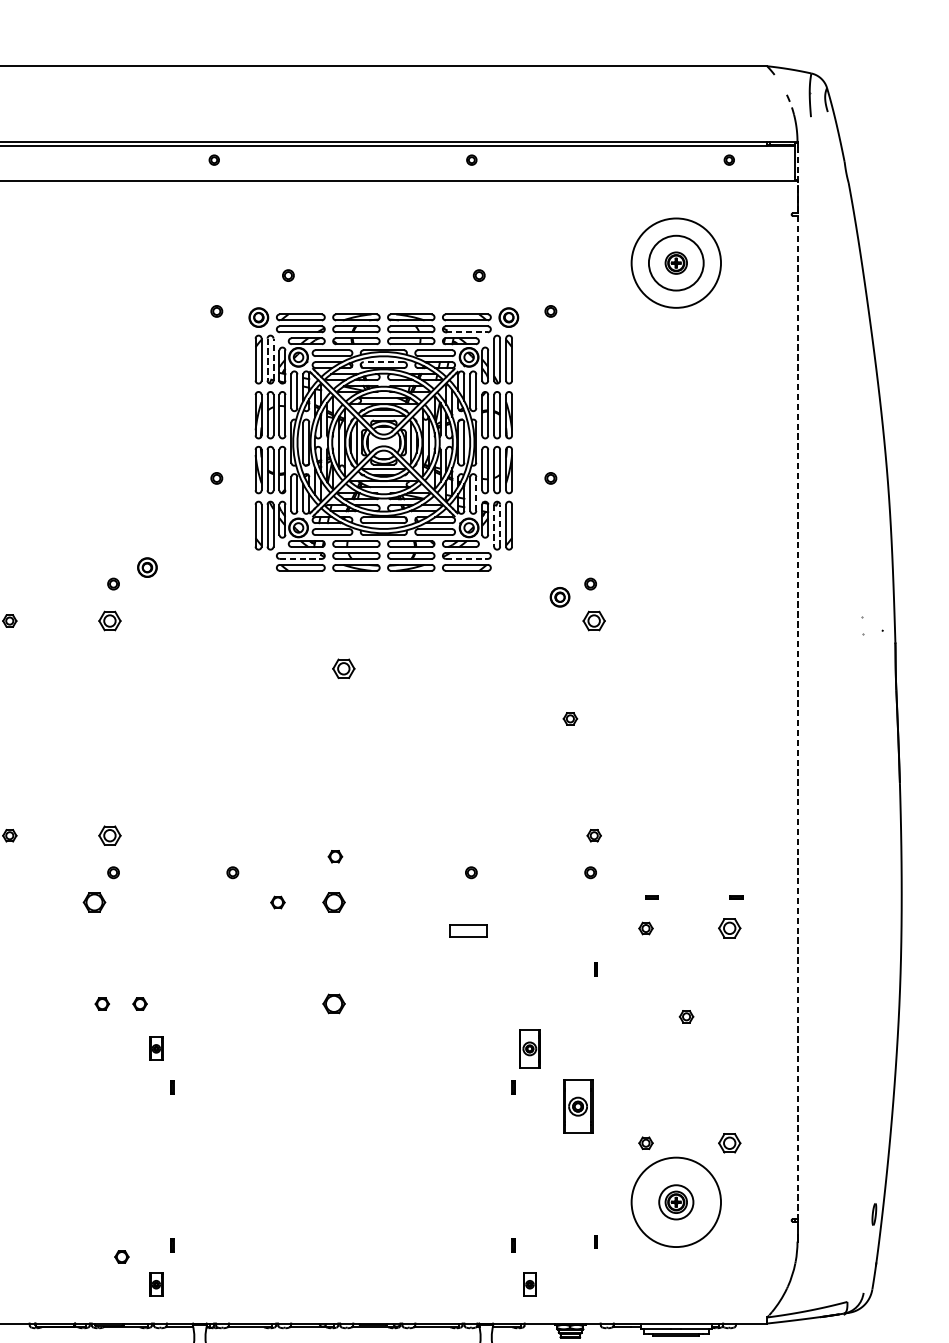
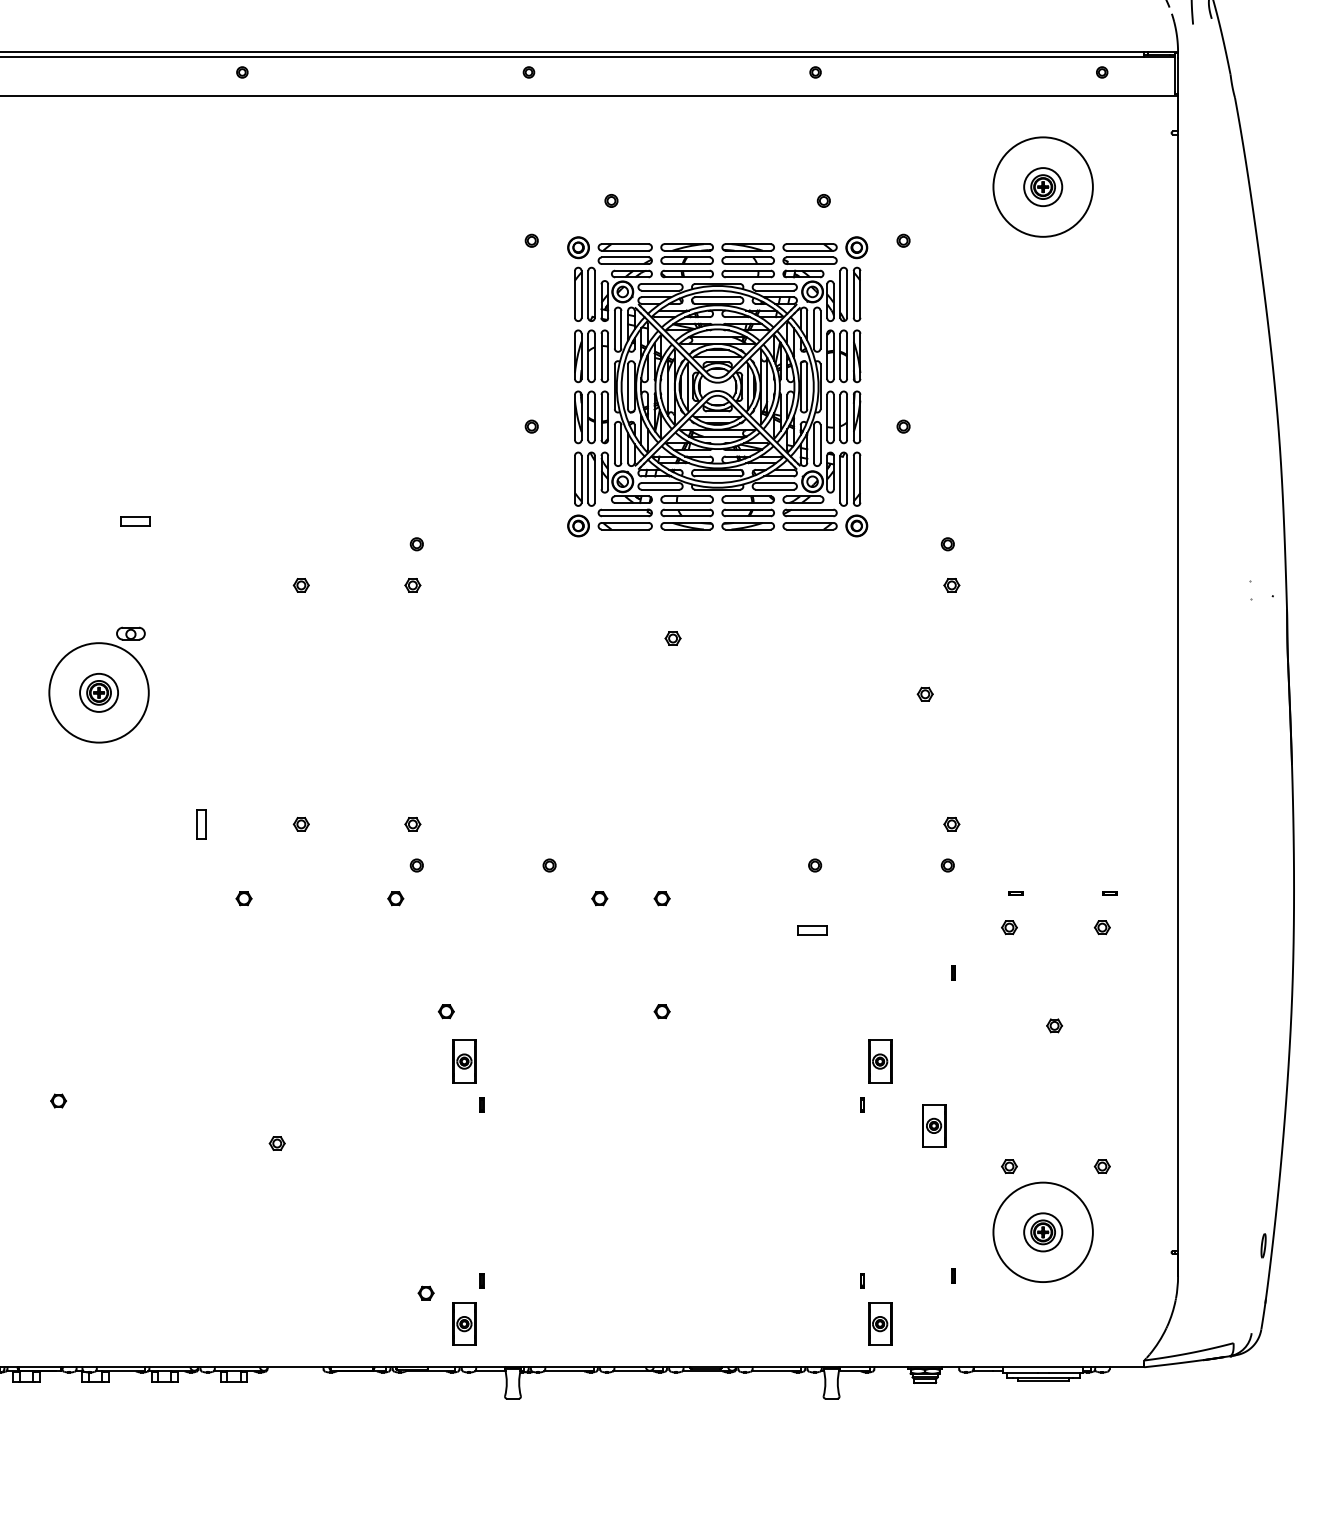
circle: (676, 263) -> (1043, 187), size x0.62
line: (467, 332) -> (810, 264), dashed -> solid
line: (273, 358) -> (594, 293), dashed -> solid
line: (267, 359) -> (588, 294), dashed -> solid
line: (383, 362) -> (717, 297), dashed -> solid
line: (476, 493) -> (820, 443), dashed -> solid
line: (500, 524) -> (847, 478), dashed -> solid
line: (494, 525) -> (840, 479), dashed -> solid
line: (301, 559) -> (625, 516), dashed -> solid
line: (467, 559) -> (810, 516), dashed -> solid
part: (147, 567) -> (578, 525), moved
part: (559, 596) -> (856, 525), moved
part: (109, 621) -> (412, 585), size x0.62
part: (593, 621) -> (951, 585), size x0.62
part: (343, 668) -> (672, 638), size x0.62
line: (797, 693) -> (1178, 666), dashed -> solid
part: (109, 835) -> (412, 824), size x0.62
part: (335, 856) -> (663, 847), removed
part: (94, 902) -> (395, 898), size x0.62
part: (333, 902) -> (661, 898), size x0.62
part: (728, 928) -> (1101, 927), size x0.62
part: (469, 931) -> (812, 930), size x0.71
part: (101, 1003) -> (403, 1011), removed
part: (333, 1003) -> (661, 1011), size x0.62
part: (156, 1048) -> (464, 1061), size x1.67
part: (578, 1106) -> (934, 1125), size x0.71
part: (728, 1143) -> (1101, 1166), size x0.62
part: (156, 1284) -> (464, 1323), size x1.67
part: (530, 1284) -> (880, 1323), size x1.67

